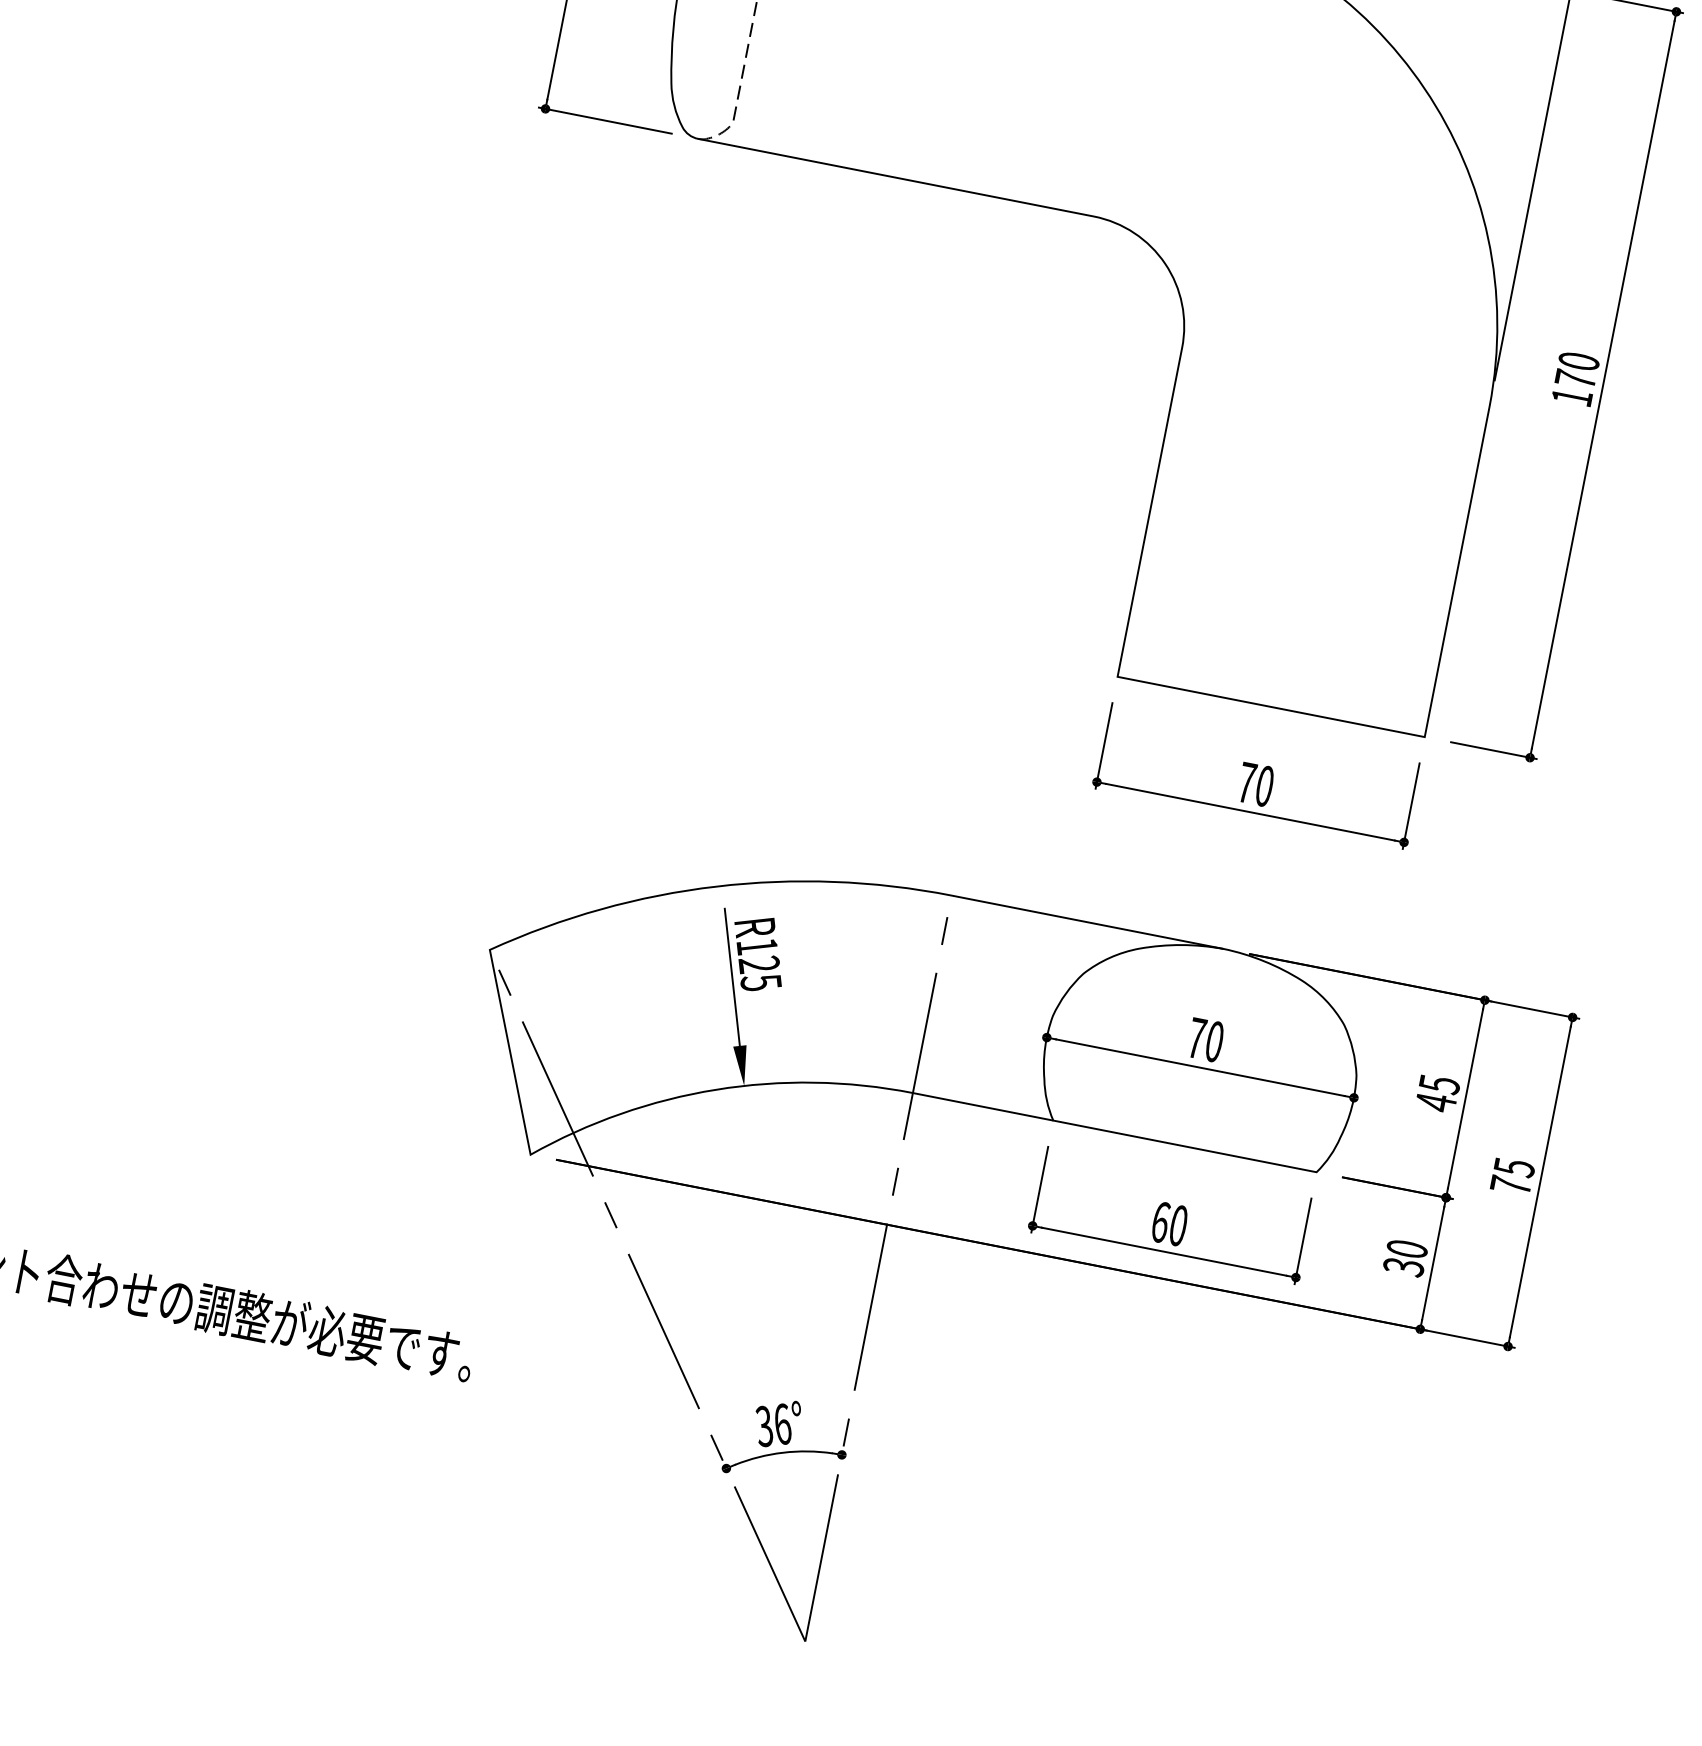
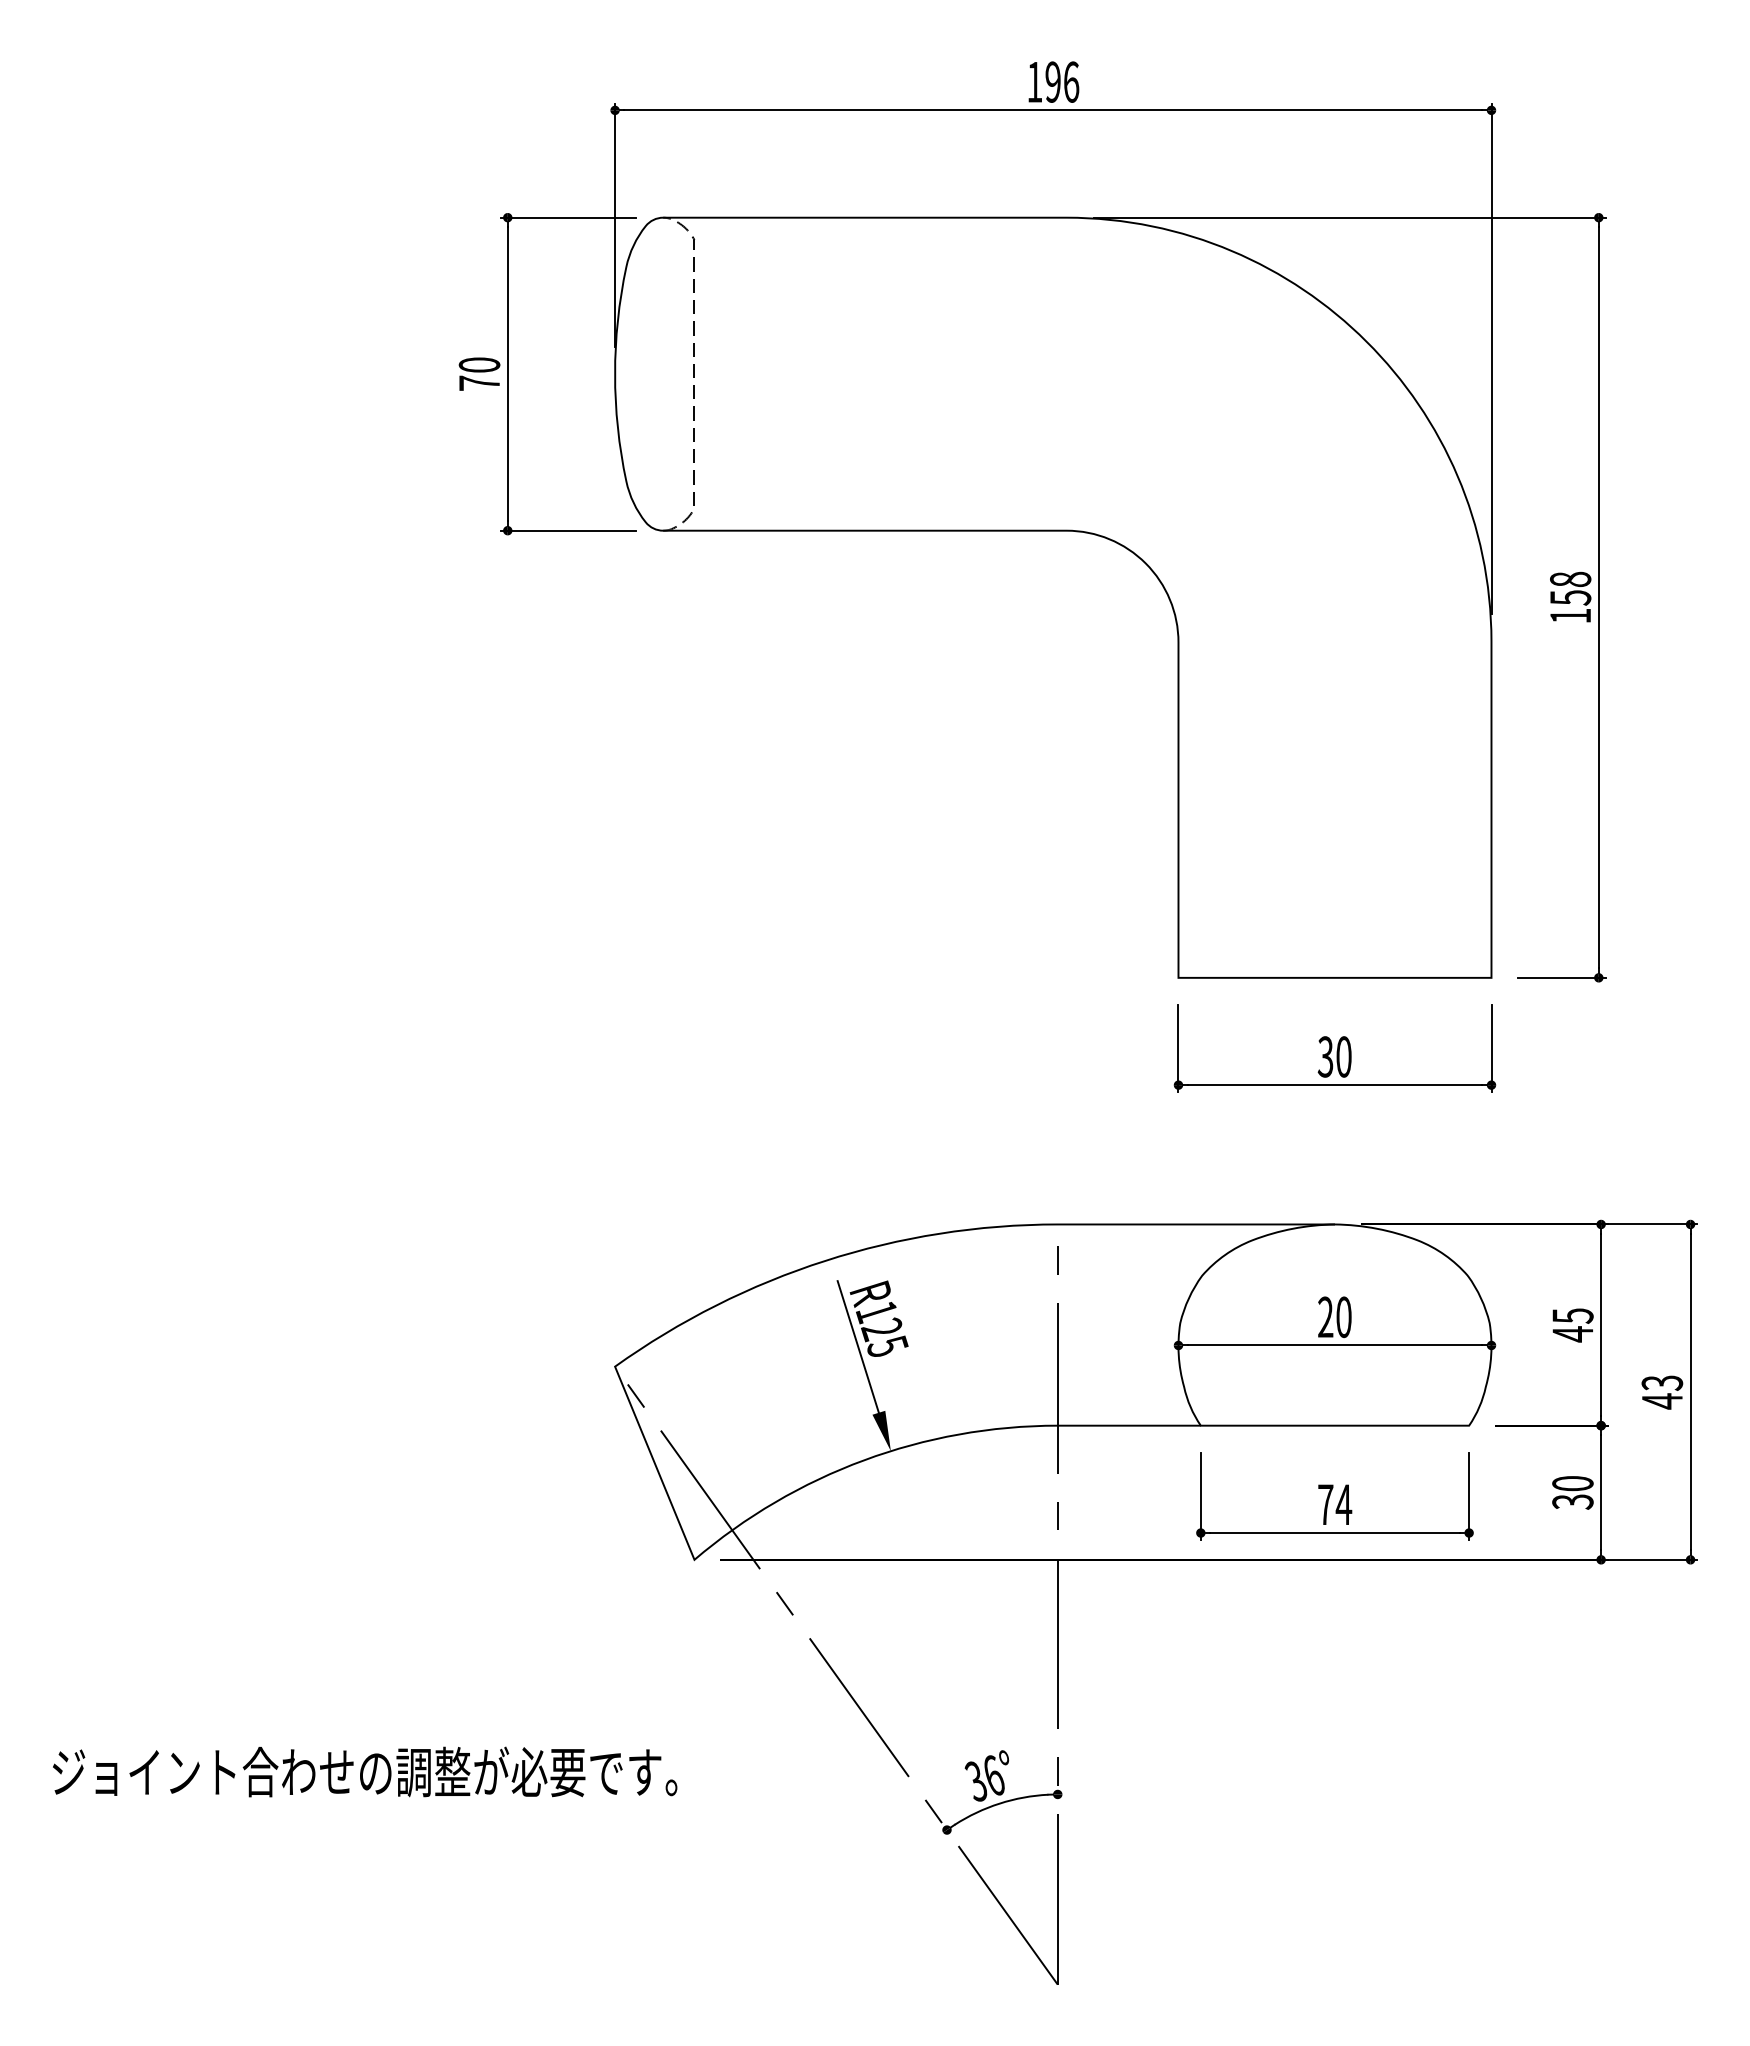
text: (1577, 370) -> (1570, 588), 170 -> 158
text: (1246, 782) -> (1325, 1056), 70 -> 30
text: (1196, 1037) -> (1325, 1316), 70 -> 20
text: (1511, 1176) -> (1661, 1392), 75 -> 43
text: (1170, 1223) -> (1335, 1504), 60 -> 74

